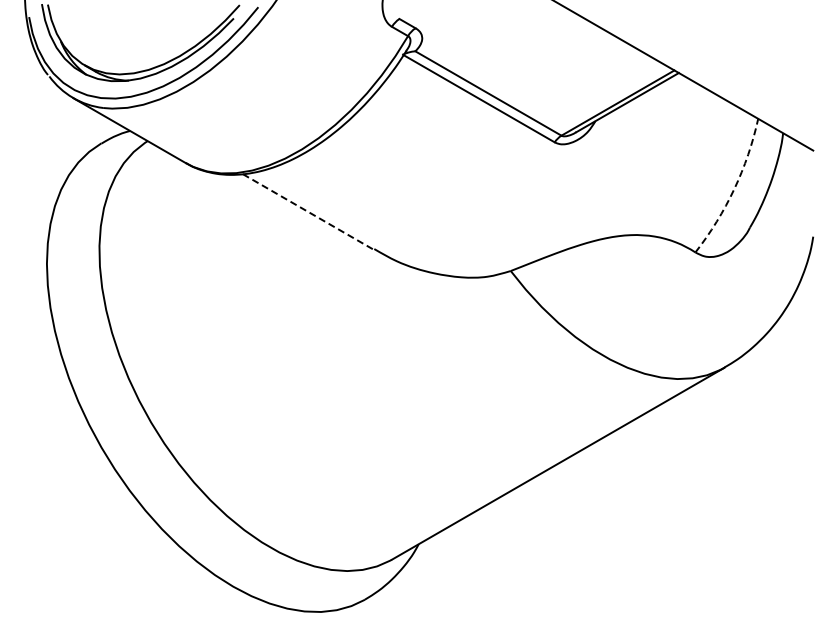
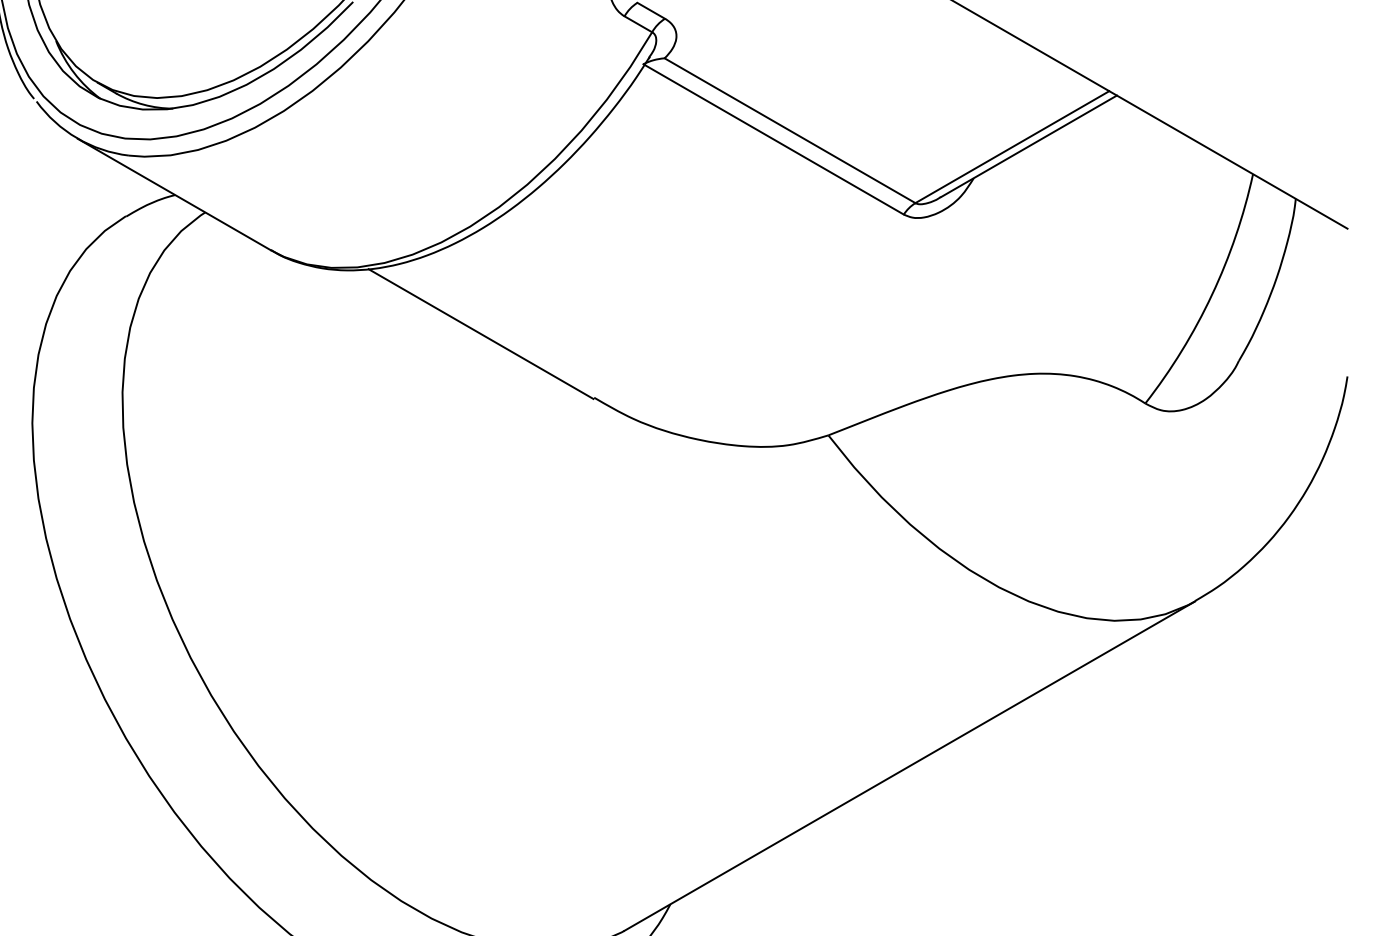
arc: (734, 189) -> (1212, 295), dashed -> solid
line: (308, 212) -> (481, 334), dashed -> solid

